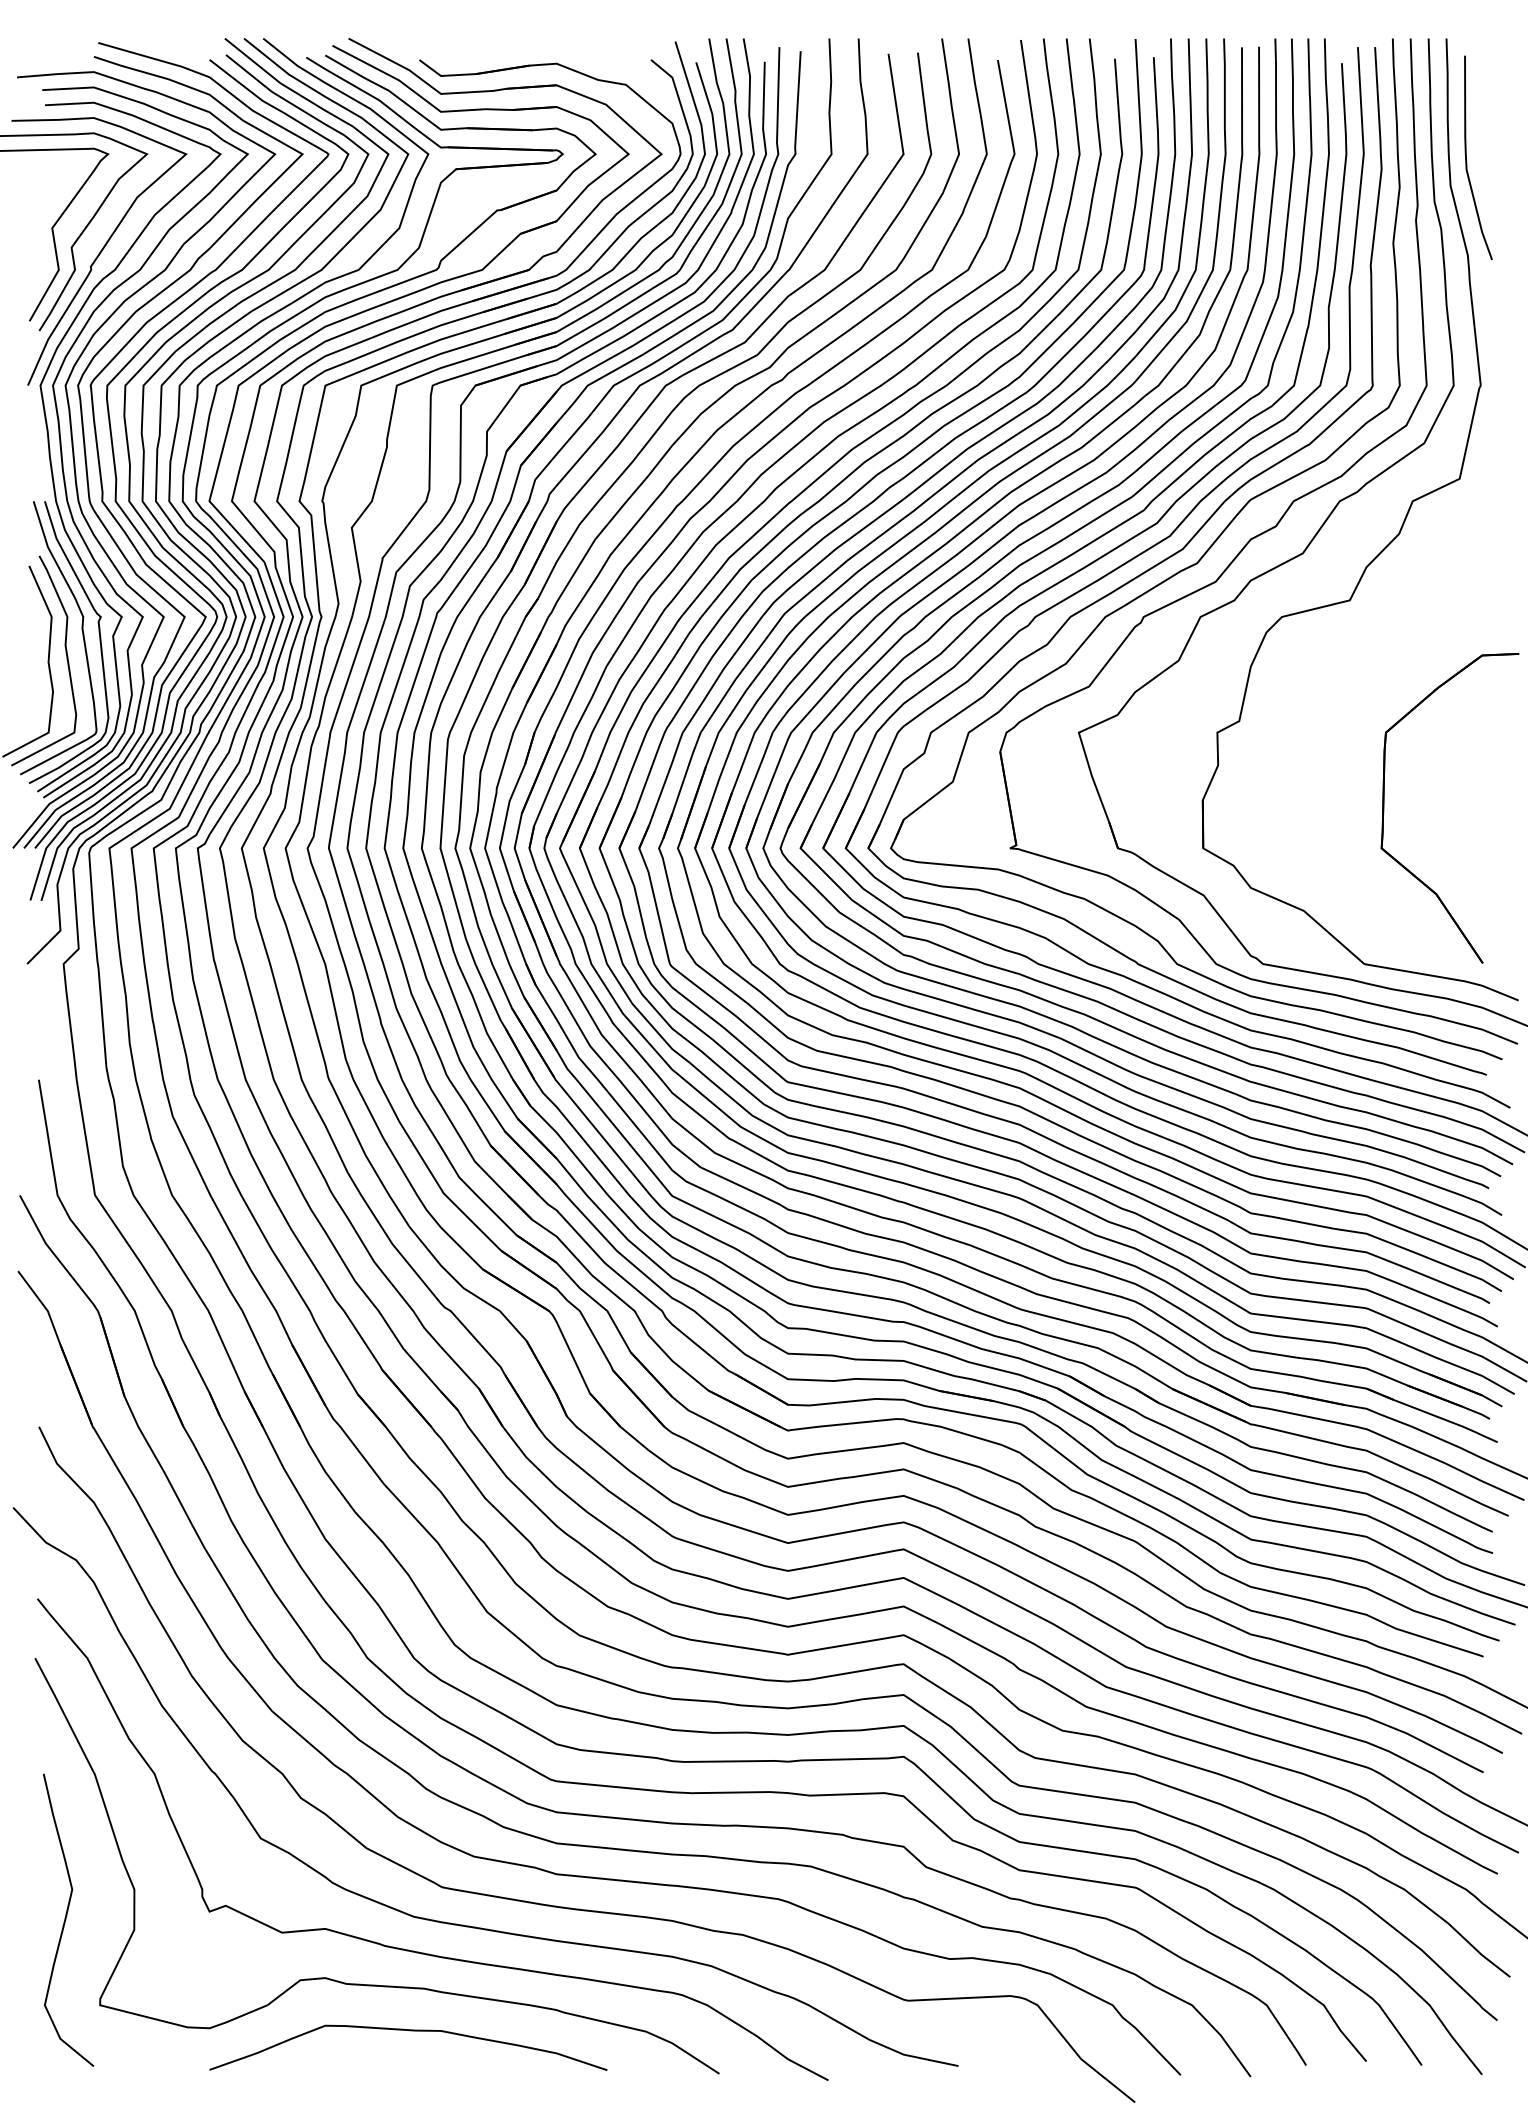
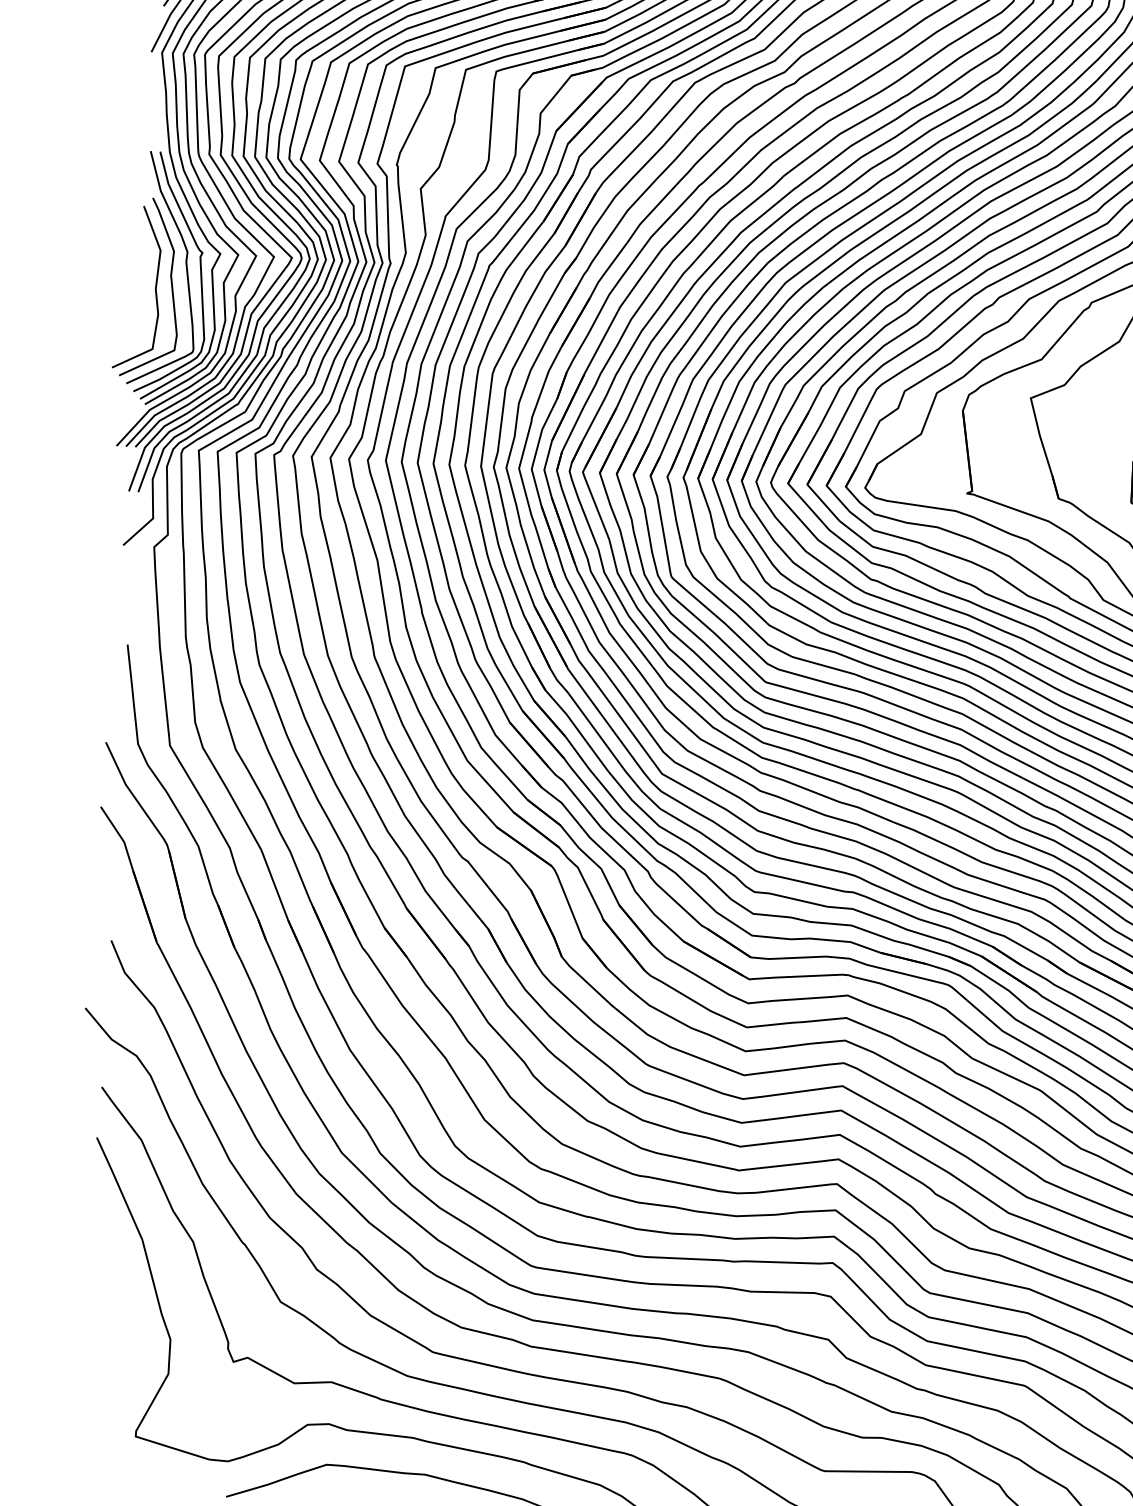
curve: (66, 1919) -> (111, 1361), removed

